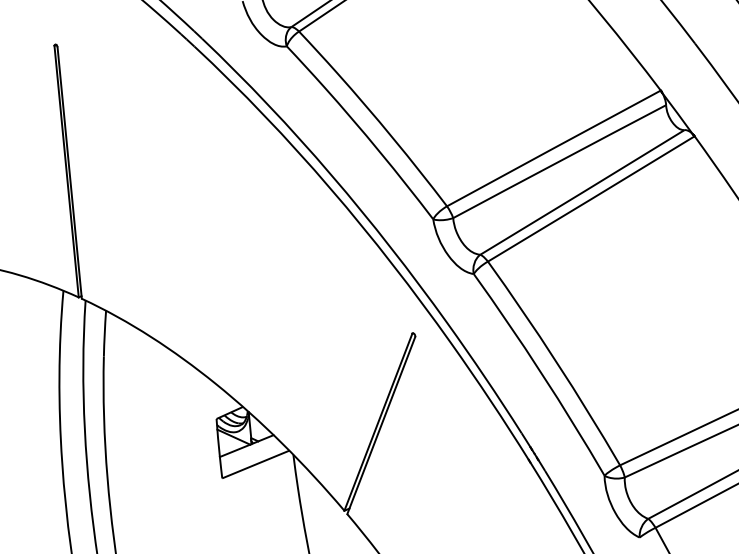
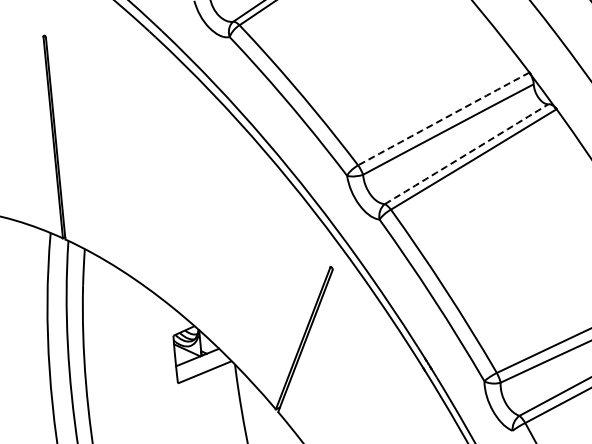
arc: (553, 147) -> (443, 118), solid -> dashed
arc: (582, 192) -> (466, 154), solid -> dashed

